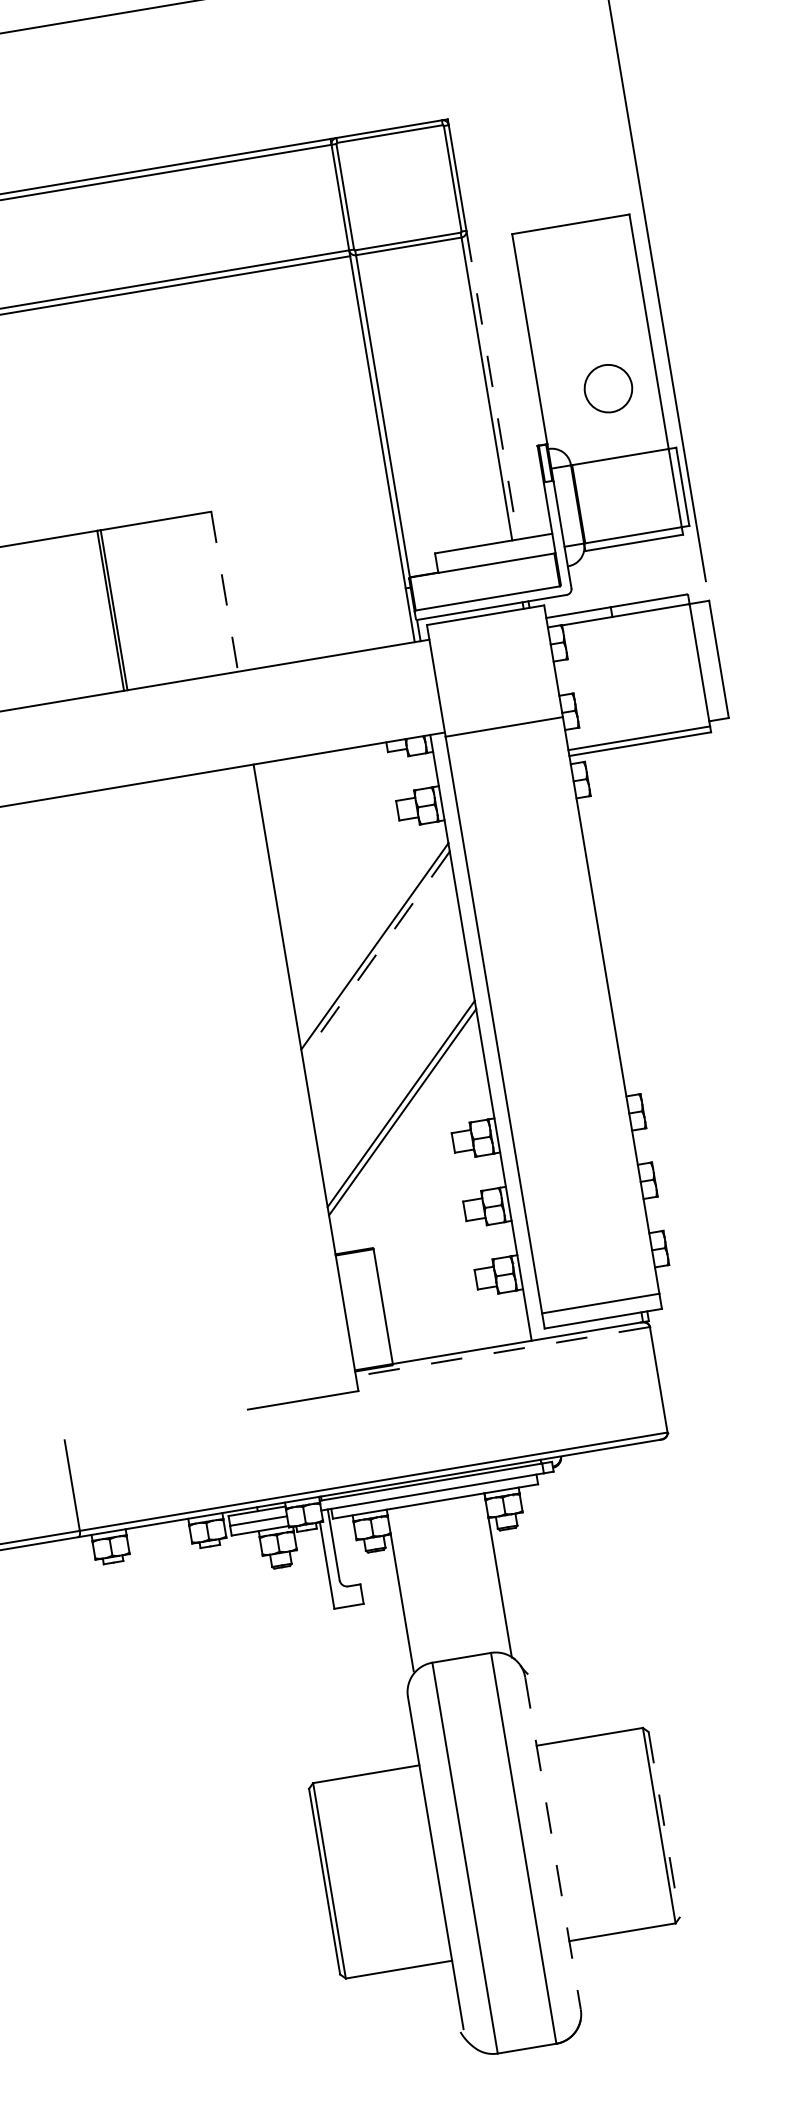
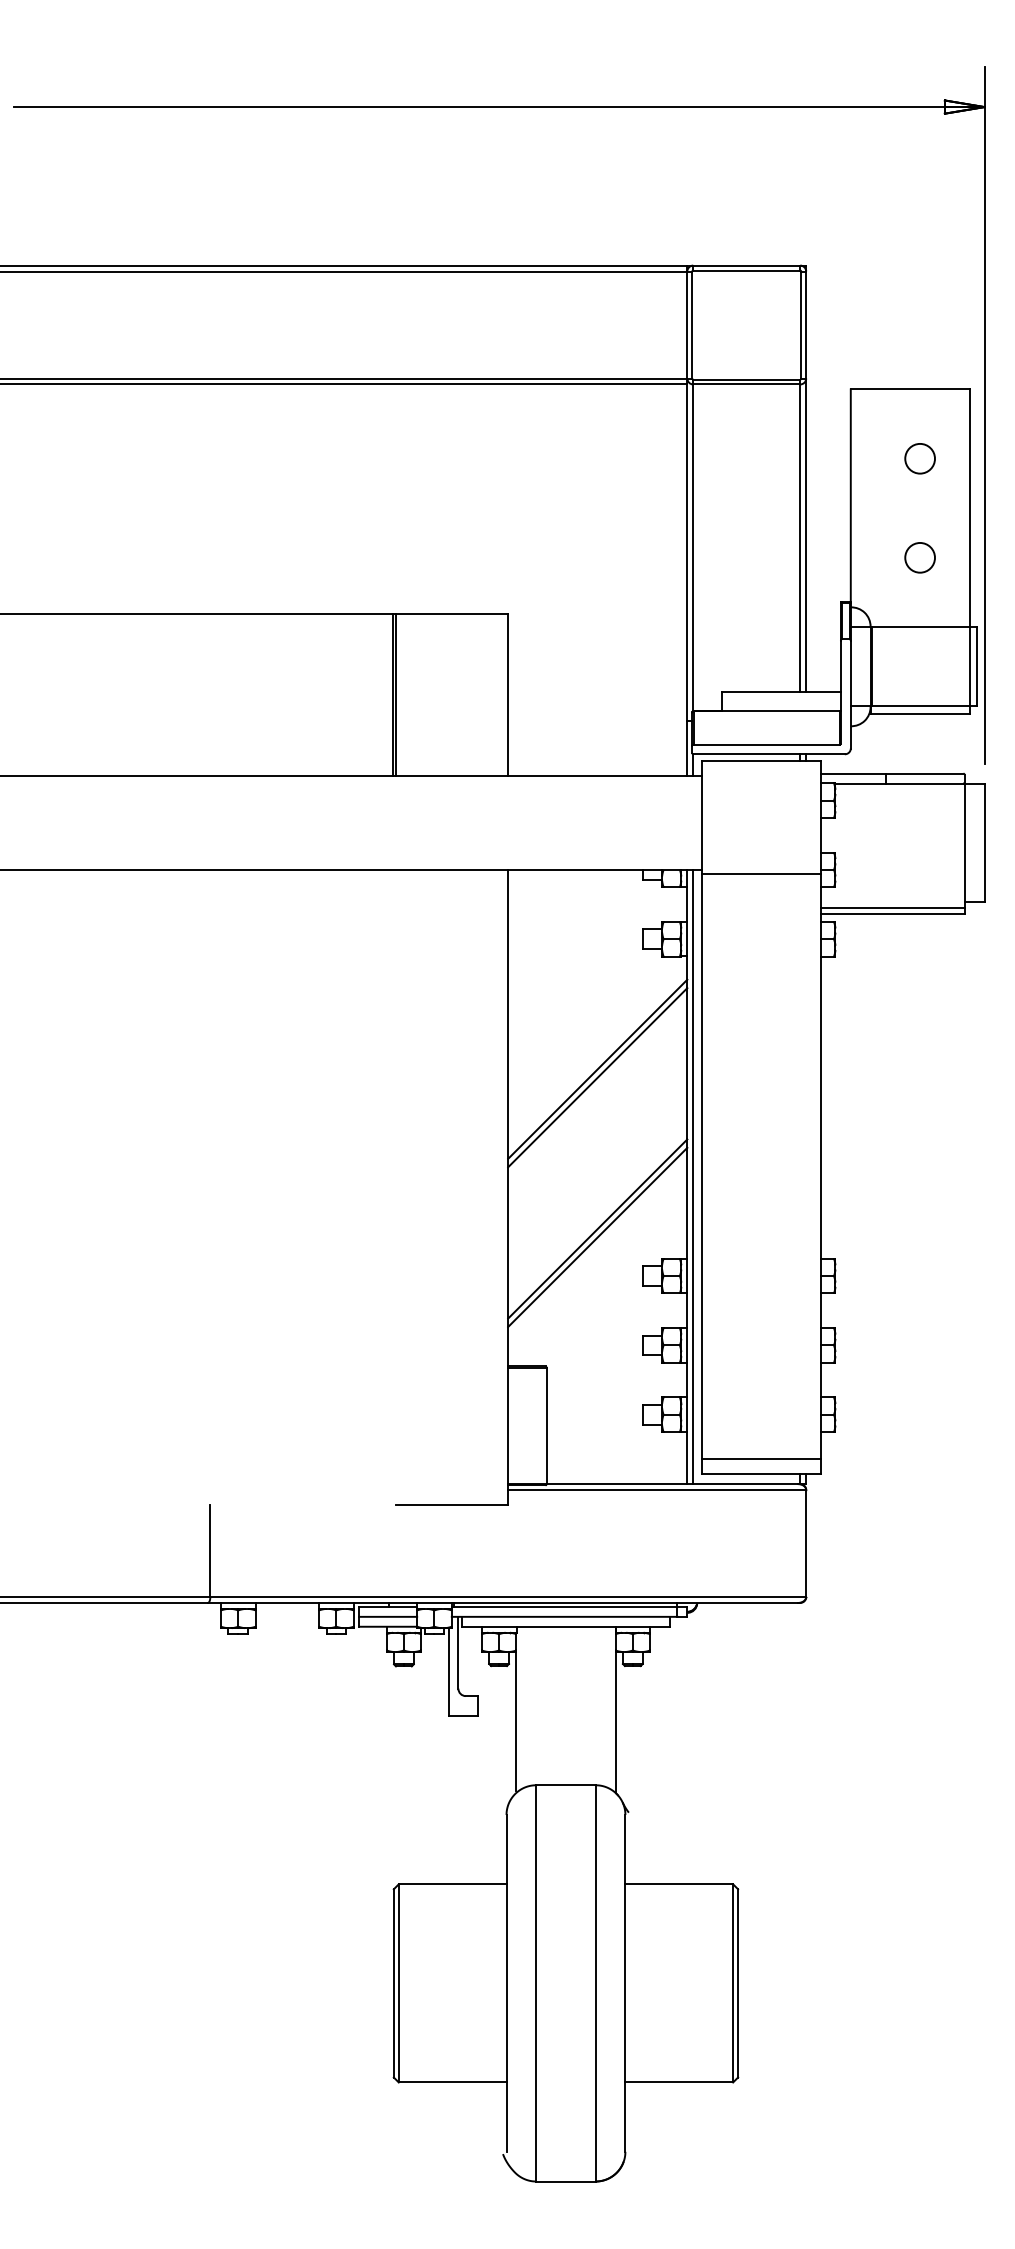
circle: (591, 290) -> (919, 458), added
line: (492, 385) -> (806, 535), dashed -> solid
circle: (607, 388) -> (919, 557), size x0.62
line: (225, 592) -> (508, 695), dashed -> solid
line: (375, 954) -> (597, 1077), dashed -> solid
line: (486, 1036) -> (693, 1176), added
line: (502, 1352) -> (656, 1490), dashed -> solid
line: (664, 1824) -> (738, 1983), dashed -> solid
line: (553, 1843) -> (625, 1983), dashed -> solid

